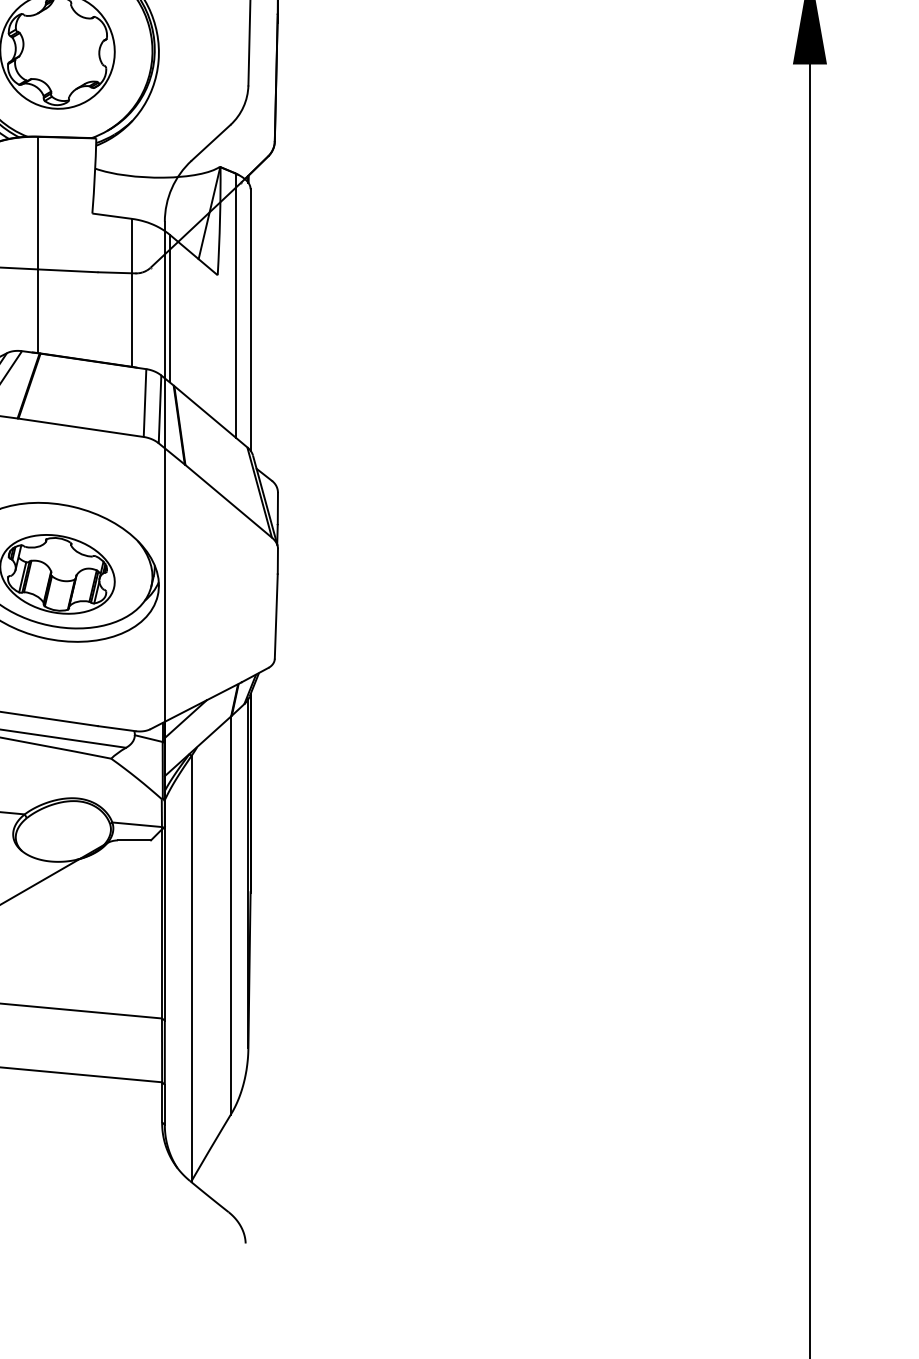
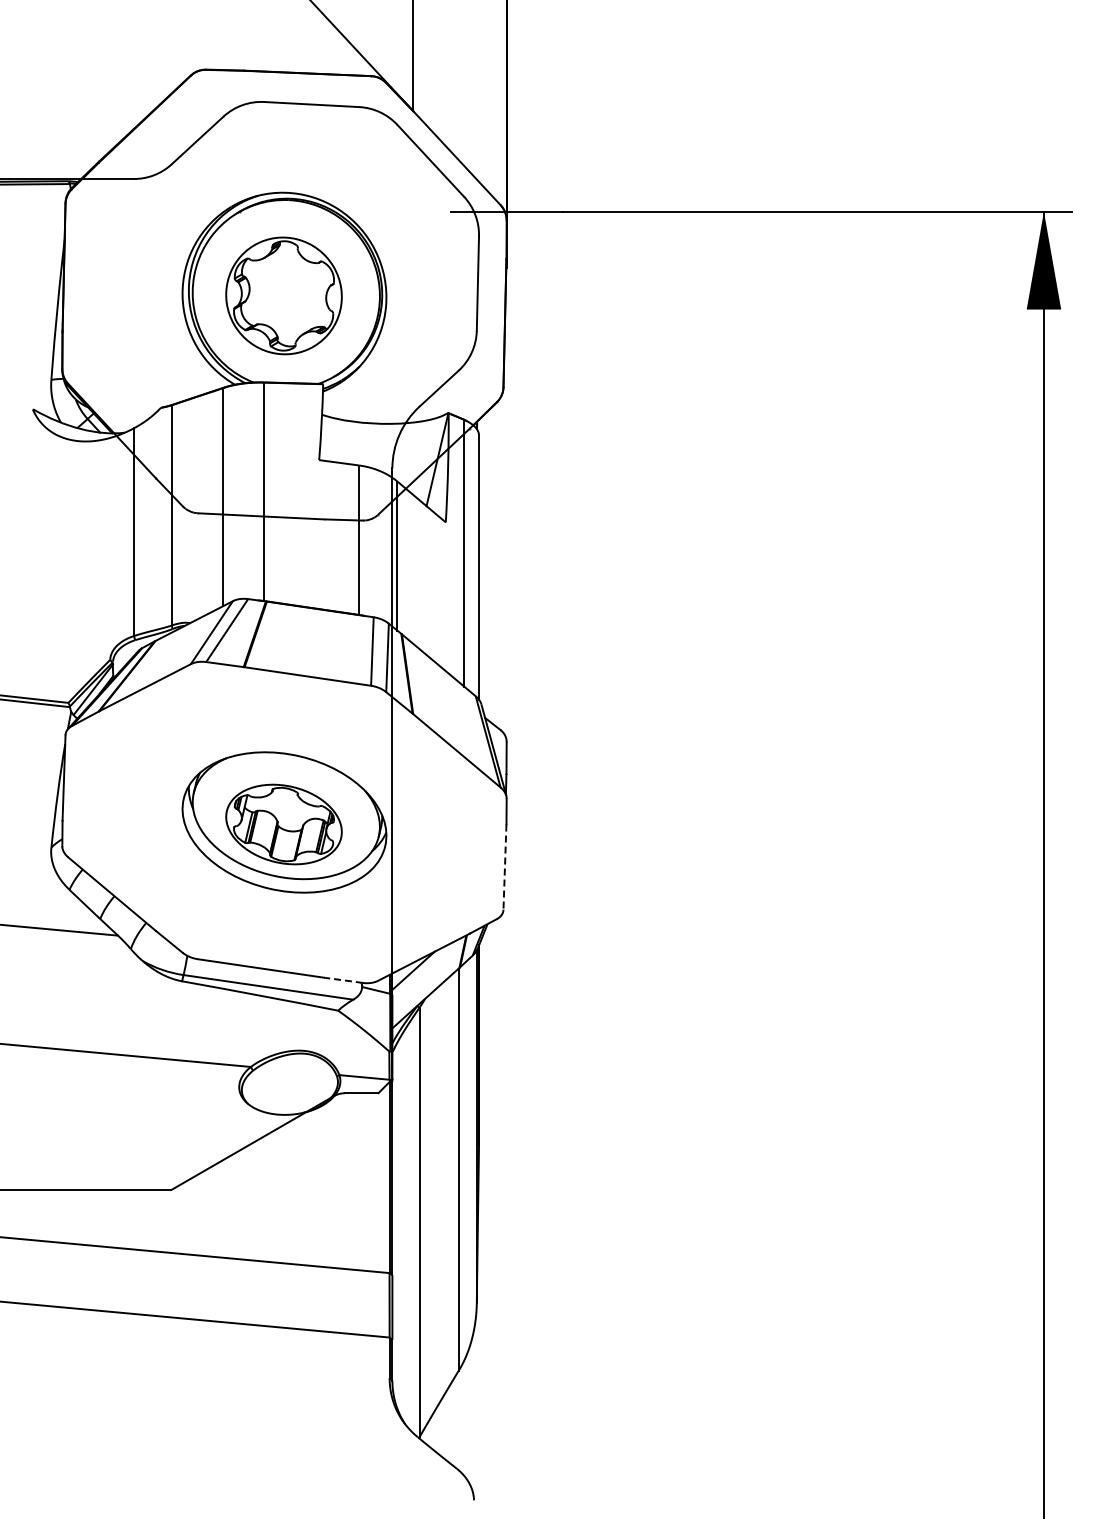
line: (275, 616) -> (504, 867), solid -> dashed
line: (117, 728) -> (344, 980), solid -> dashed

